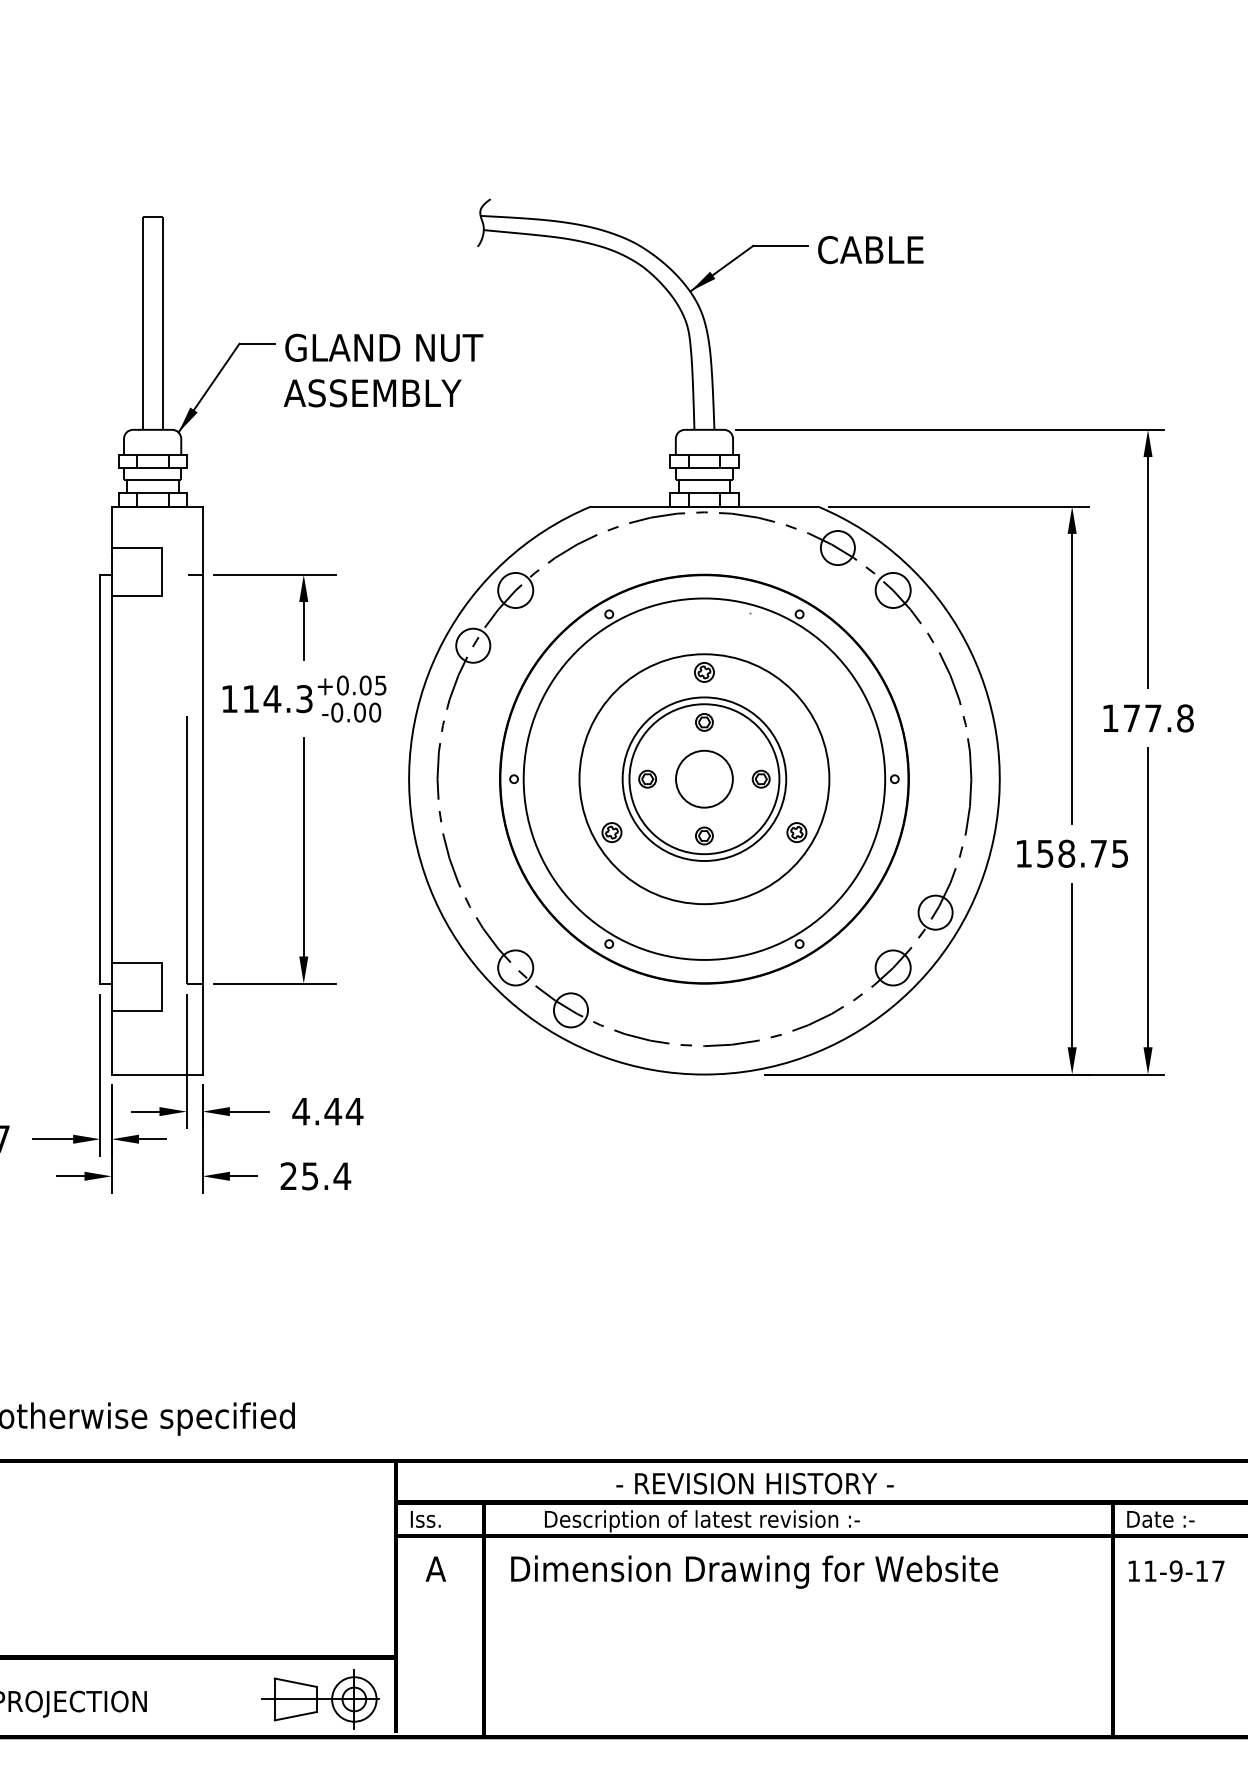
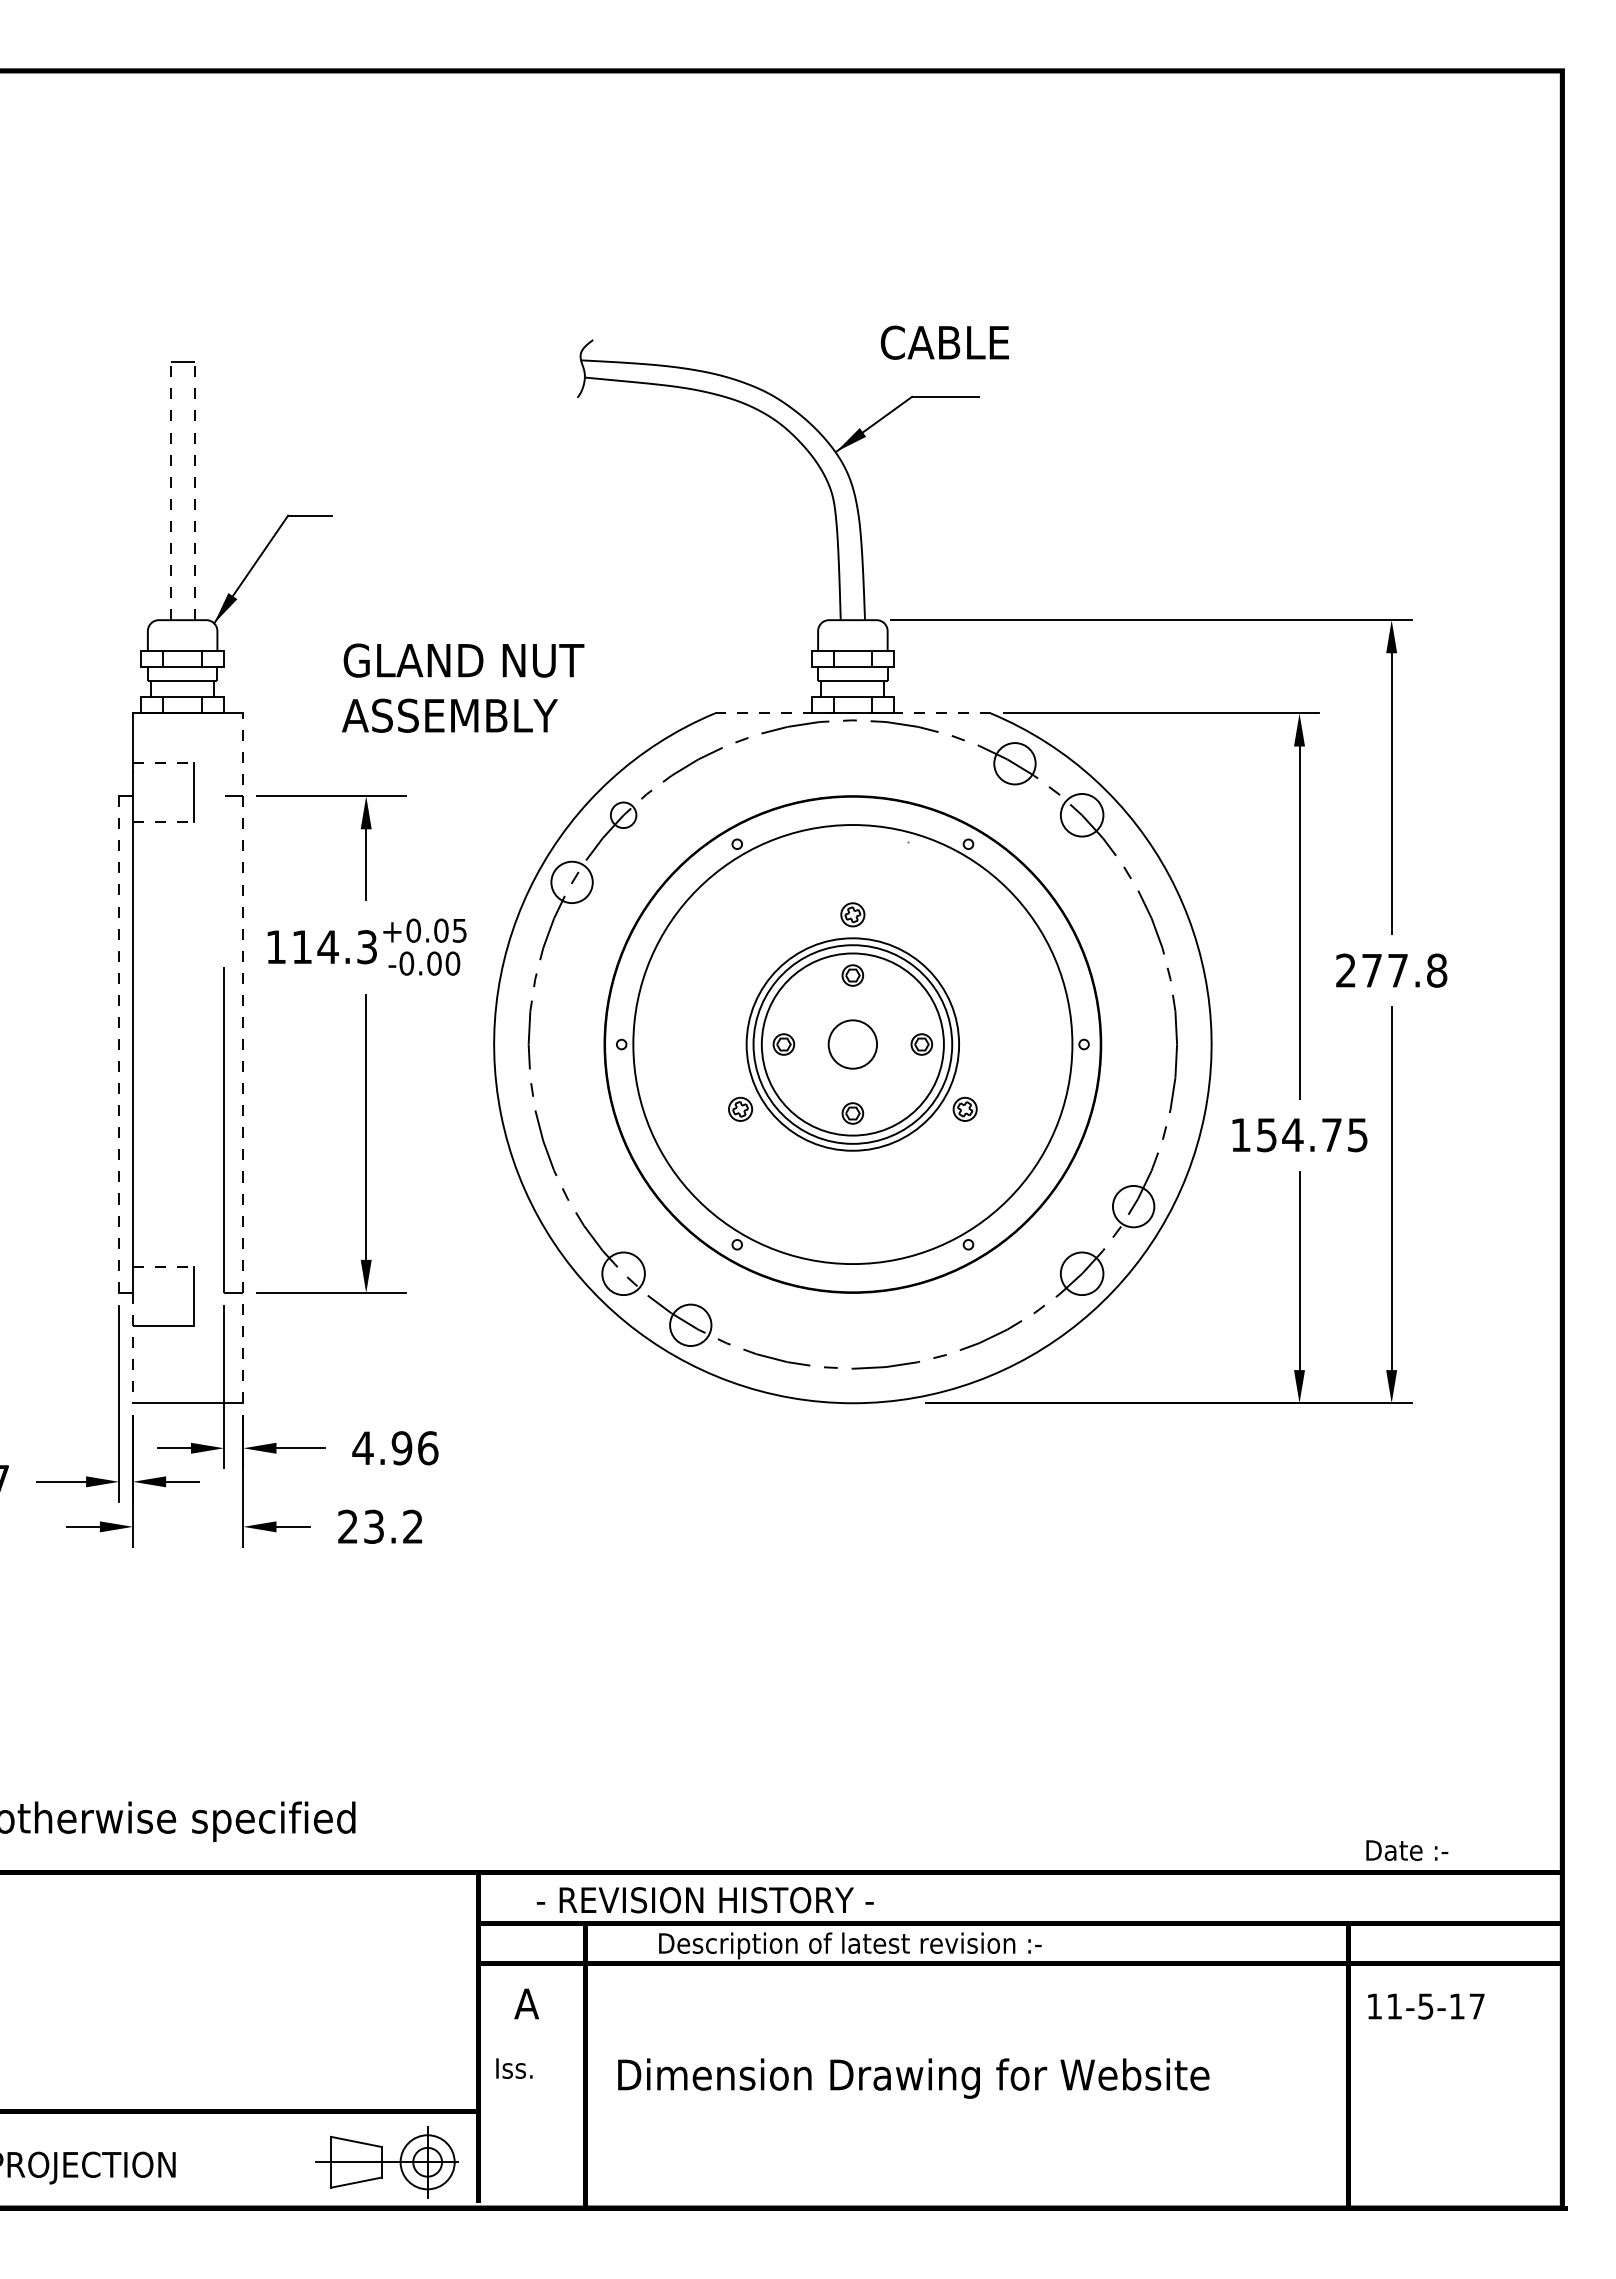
text: (870, 249) -> (944, 342), moved
line: (142, 323) -> (170, 491), solid -> dashed
line: (162, 323) -> (194, 491), solid -> dashed
text: (383, 370) -> (463, 687), moved
line: (704, 506) -> (852, 713), solid -> dashed
line: (136, 547) -> (163, 763), solid -> dashed
circle: (515, 589) -> (623, 814), size x0.6
line: (136, 595) -> (163, 821), solid -> dashed
text: (1110, 718) -> (1345, 970), 177.8 -> 277.8
circle: (704, 779) -> (852, 1044), size x0.7
circle: (704, 779) -> (852, 1044), size x0.7
line: (100, 780) -> (119, 1045), solid -> dashed
line: (202, 790) -> (243, 1058), solid -> dashed
text: (1066, 854) -> (1292, 1135), 158.75 -> 154.75
line: (136, 962) -> (163, 1267), solid -> dashed
line: (111, 1029) -> (132, 1348), solid -> dashed
text: (343, 1111) -> (414, 1448), 4.44 -> 4.96
text: (326, 1176) -> (393, 1526), 25.4 -> 23.2
text: (754, 1483) -> (704, 1900), moved
text: (425, 1519) -> (514, 2068), moved
text: (1161, 1519) -> (1407, 1850), moved
text: (1175, 1571) -> (1425, 2006), 11-9-17 -> 11-5-17
text: (754, 1572) -> (913, 2078), moved

